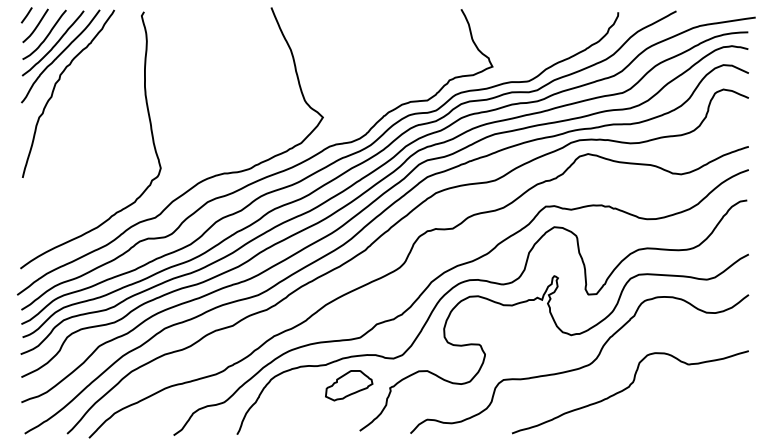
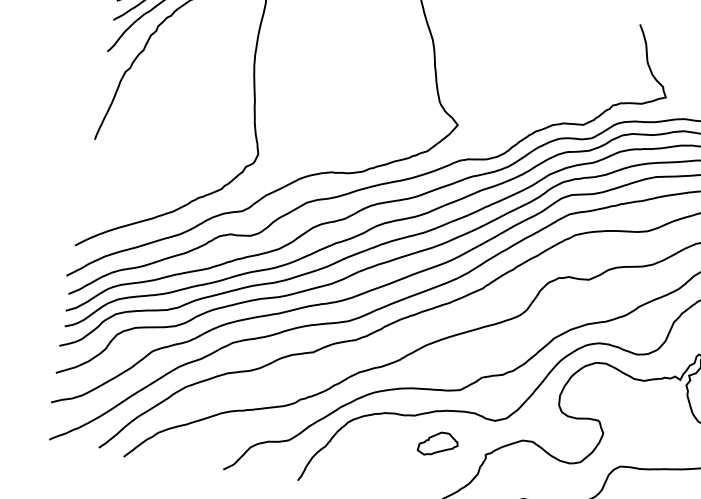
part: (349, 385) -> (438, 444), size x0.7

